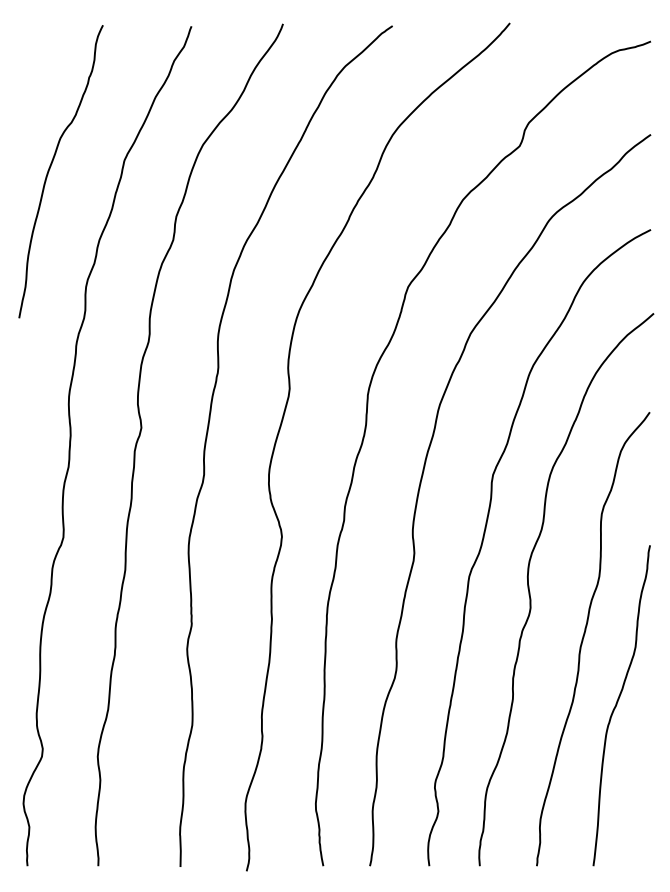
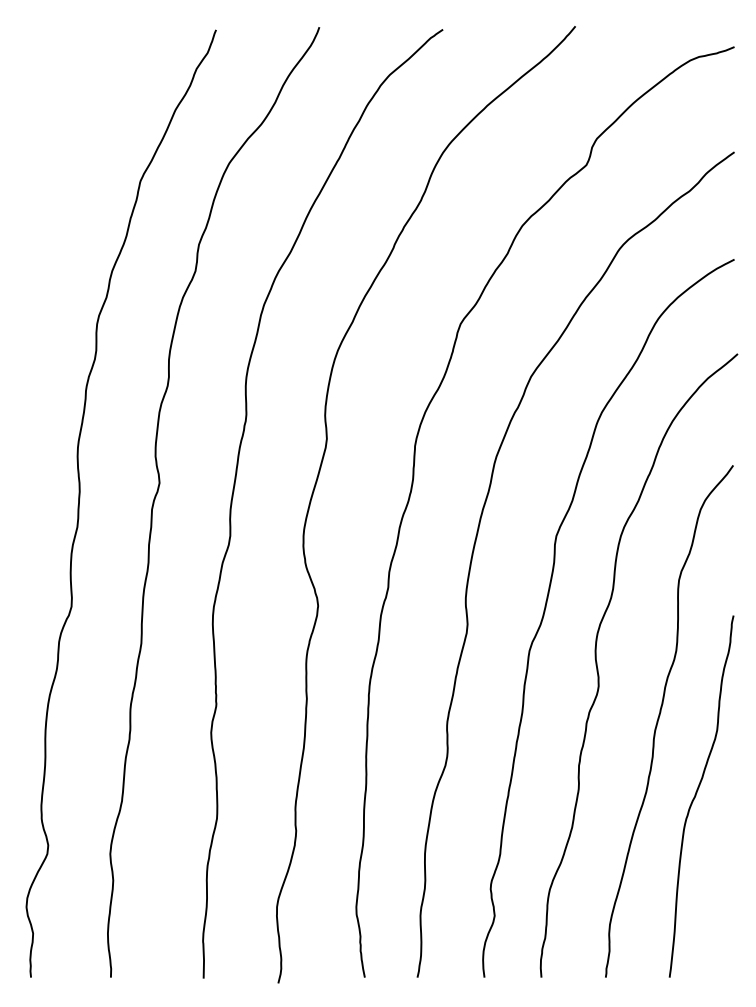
curve: (50, 167) -> (57, 189), removed

